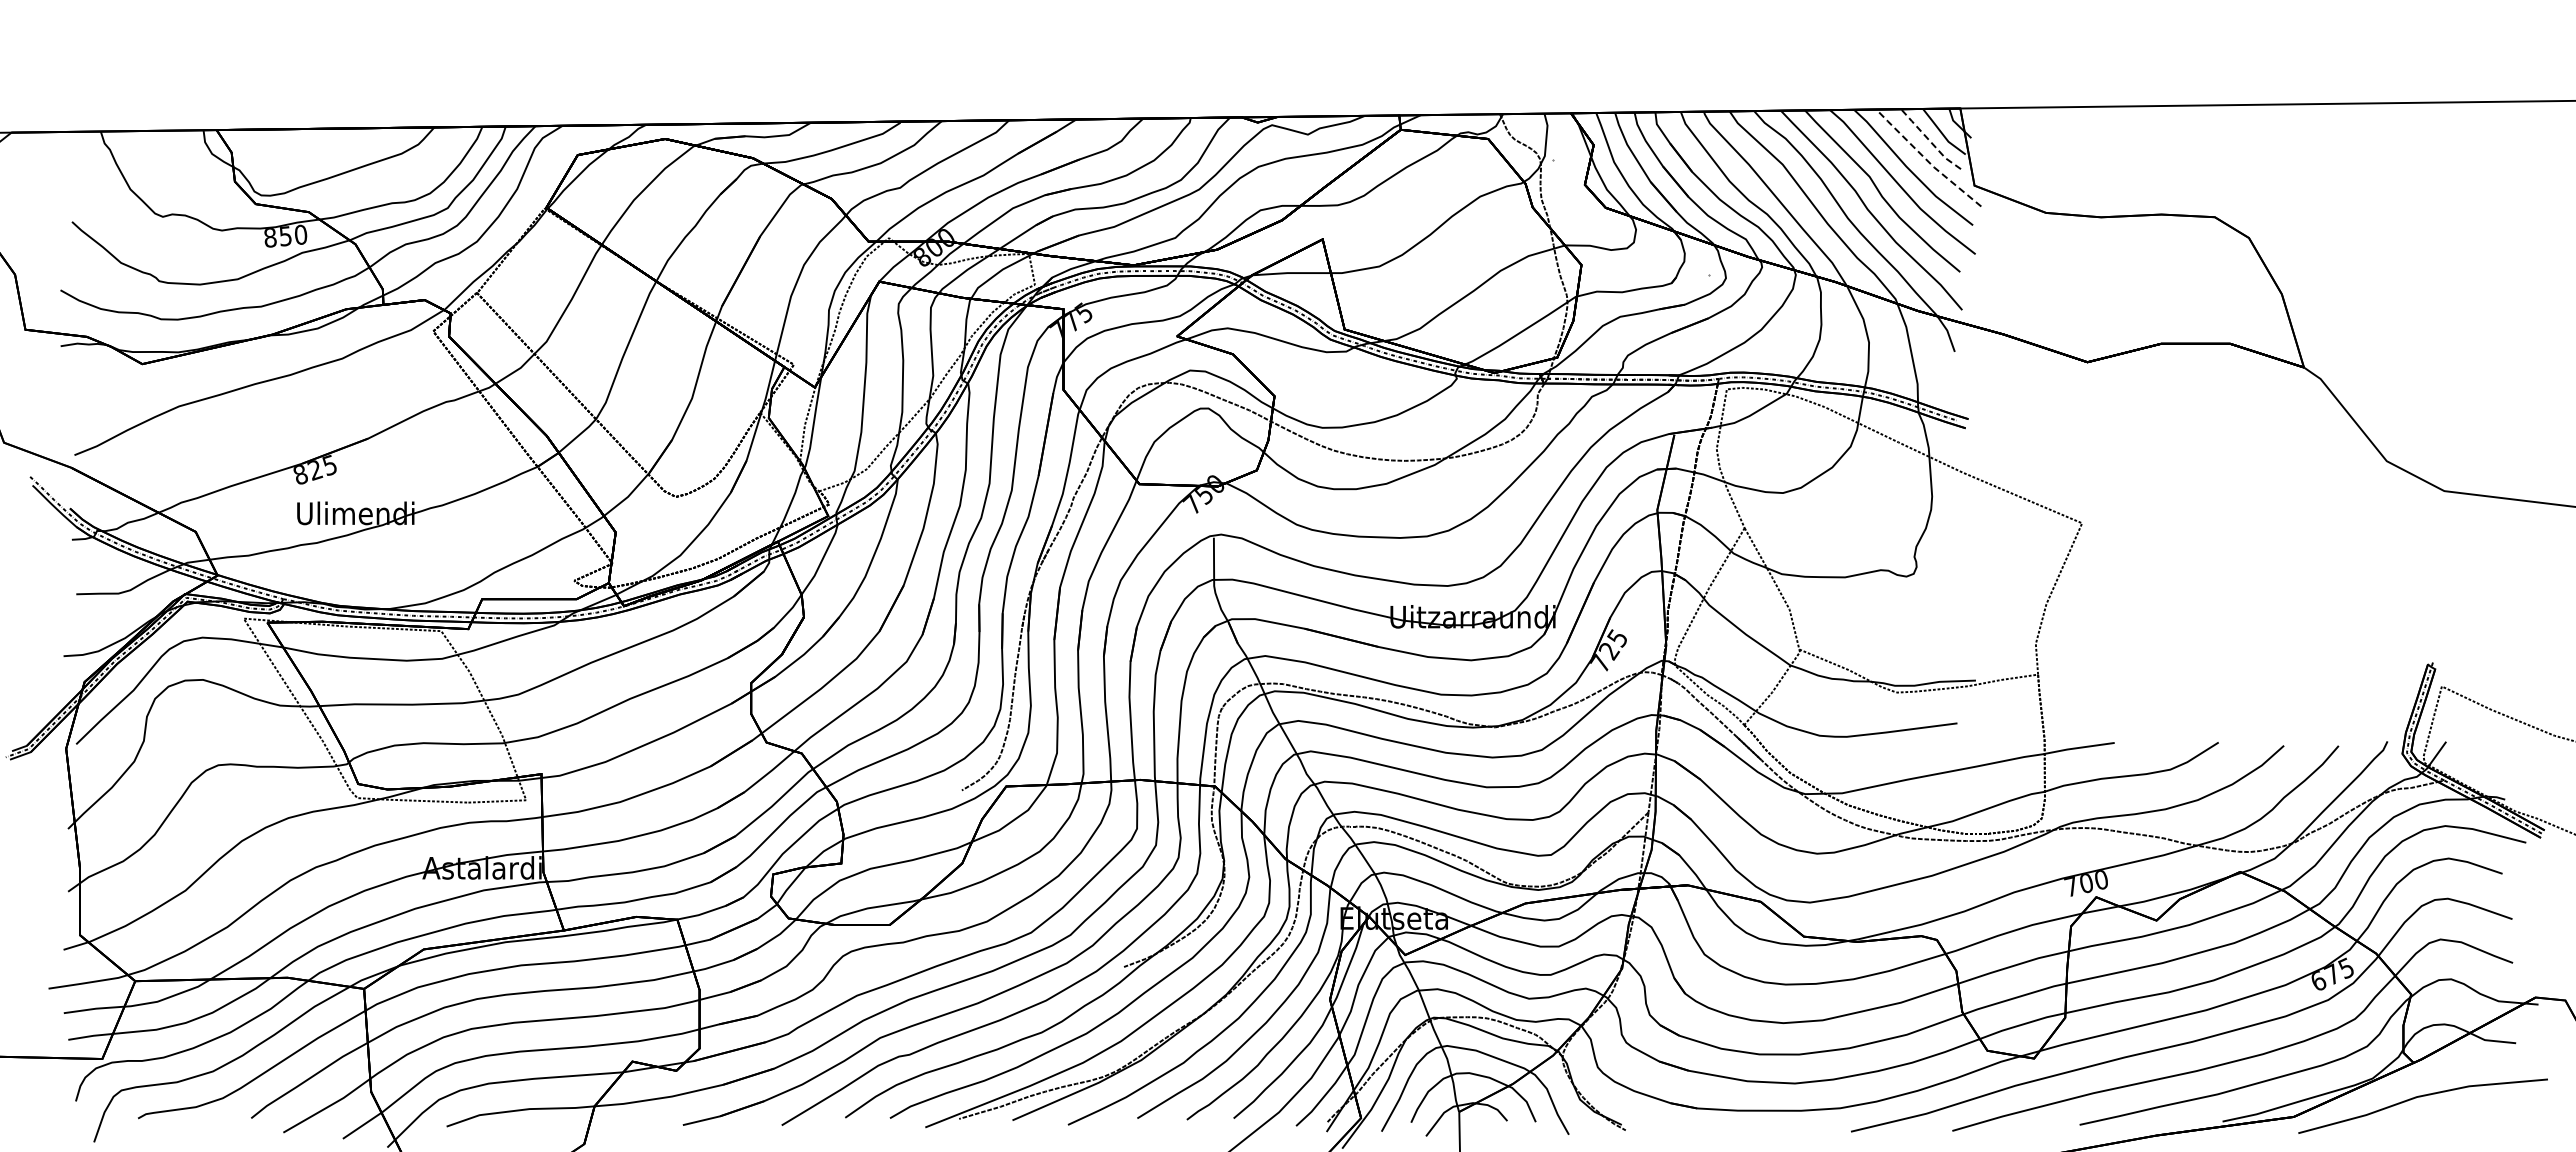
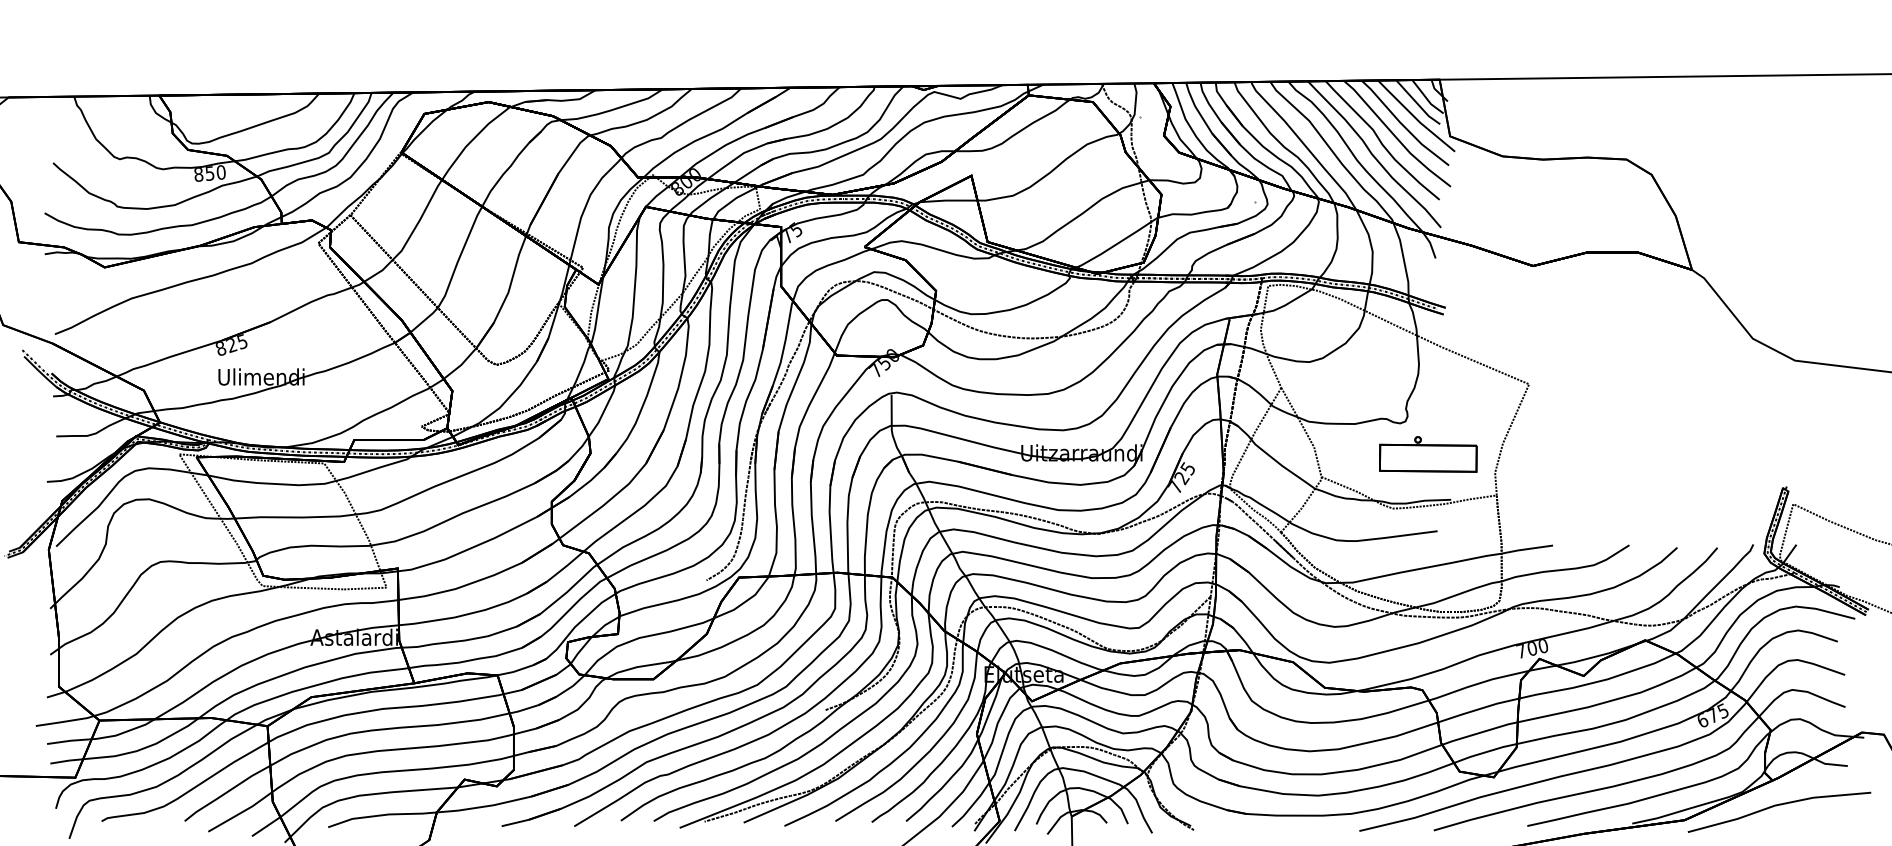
line: (1929, 140) -> (1417, 103), dashed -> solid
line: (1926, 159) -> (1414, 117), dashed -> solid
part: (1944, 618) -> (1428, 454), added

